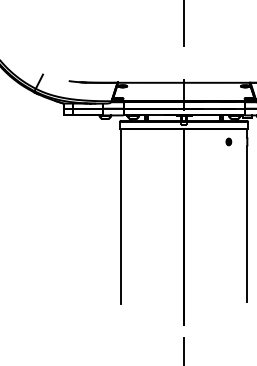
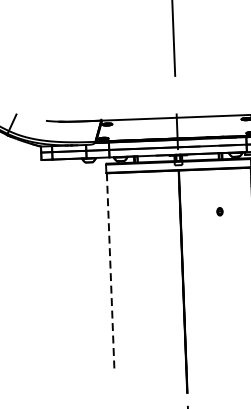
part: (228, 141) -> (219, 211), moved
line: (120, 216) -> (110, 272), solid -> dashed

